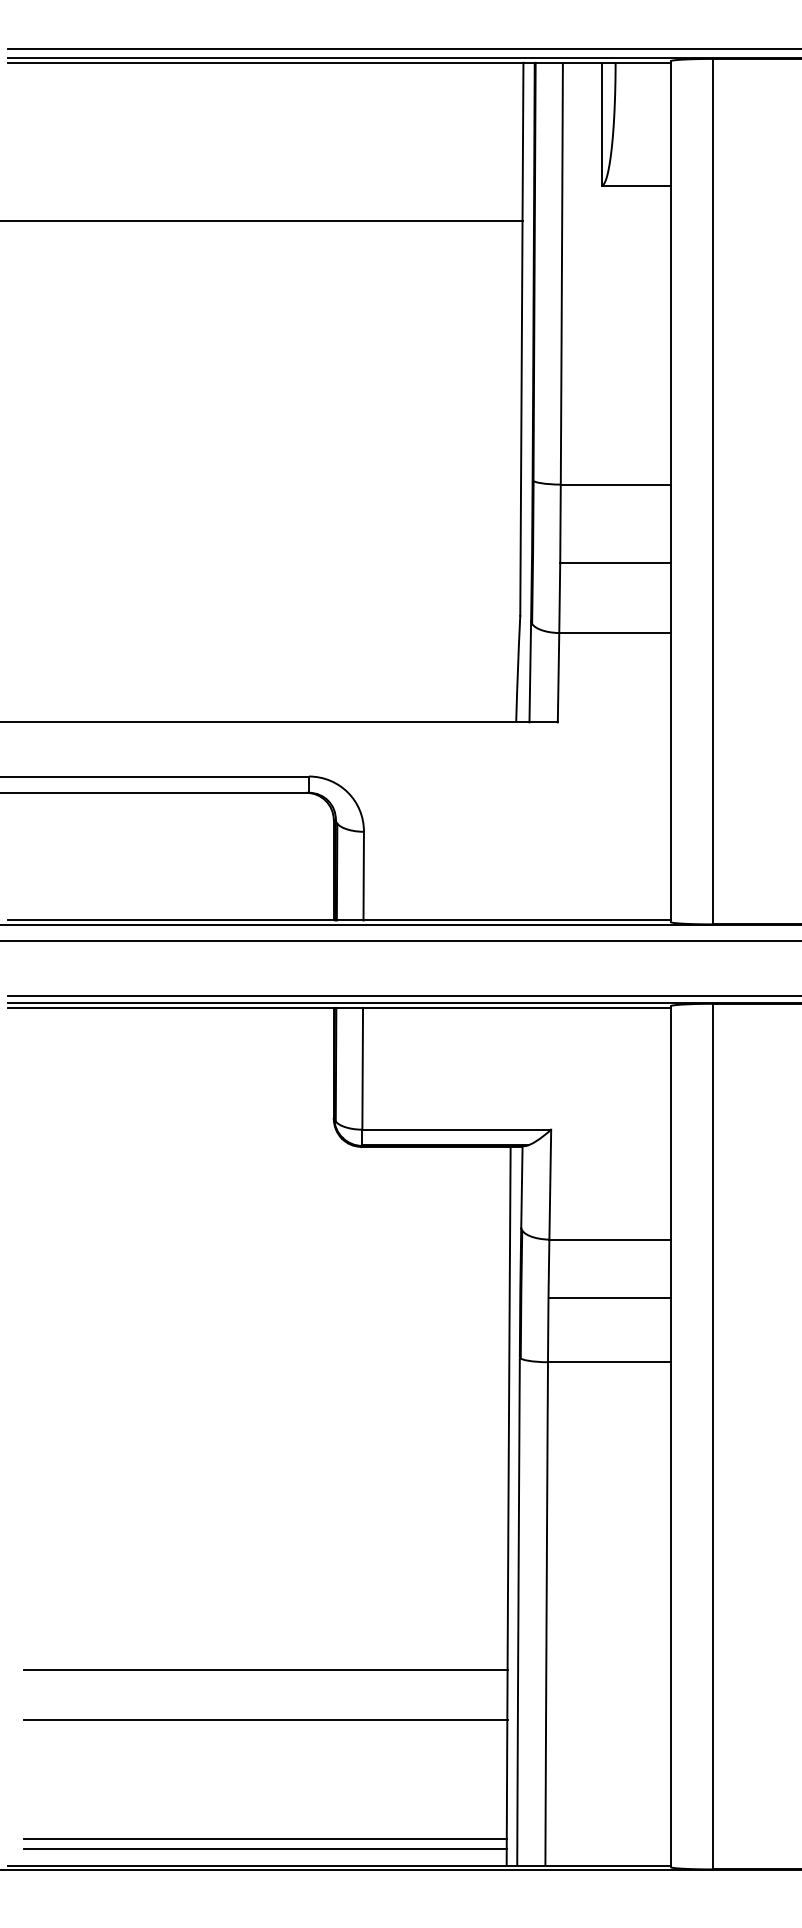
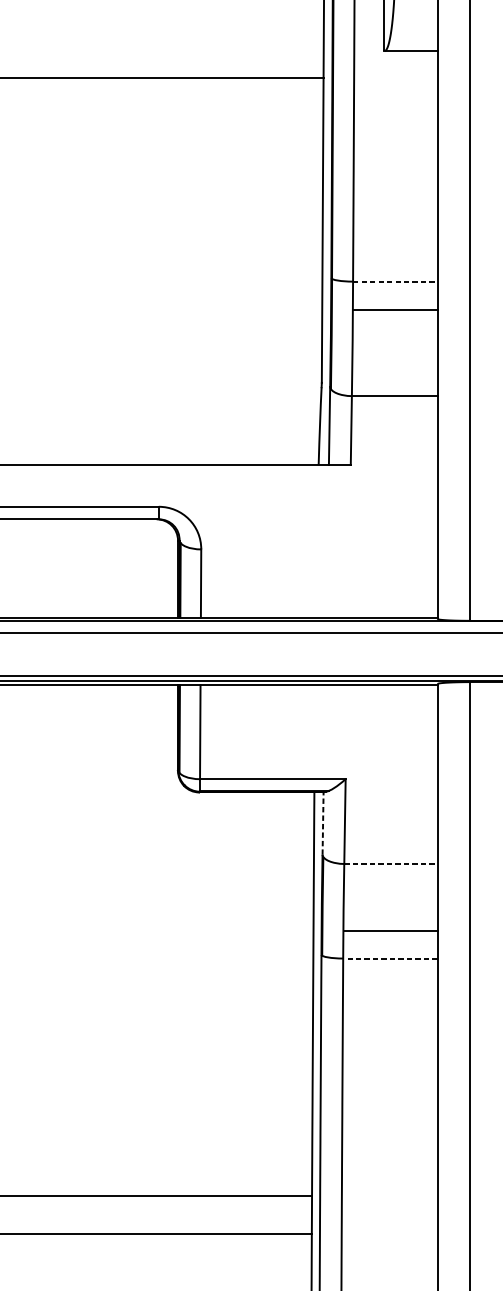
line: (615, 484) -> (395, 281), solid -> dashed
line: (615, 562) -> (395, 309), moved
line: (521, 1187) -> (322, 823), solid -> dashed
line: (609, 1239) -> (390, 863), solid -> dashed
line: (609, 1297) -> (390, 930), moved
line: (608, 1362) -> (389, 958), solid -> dashed

